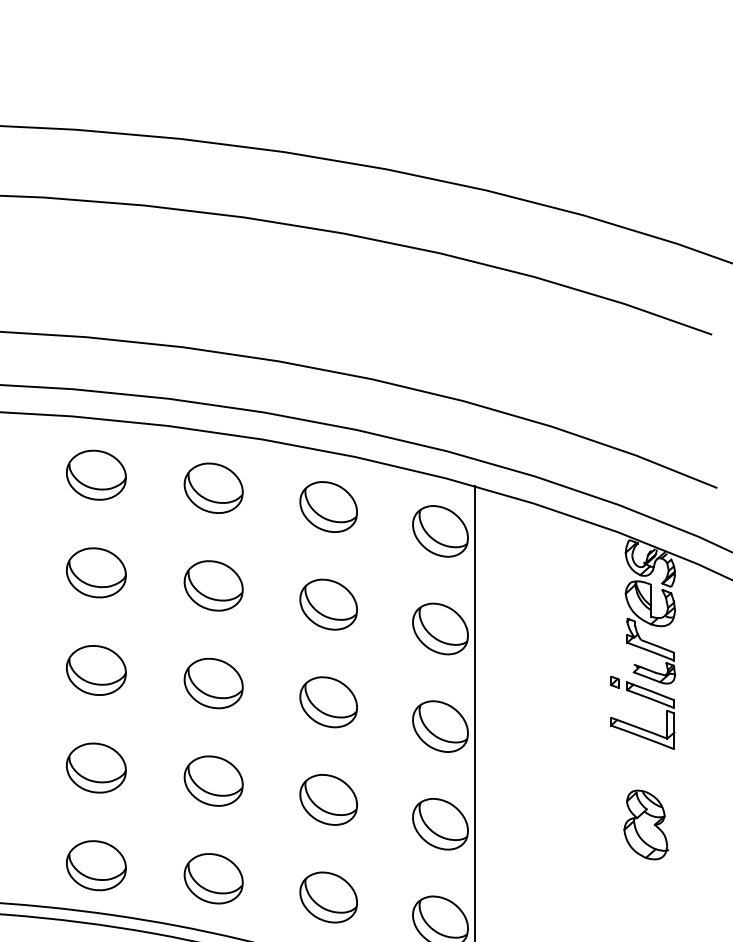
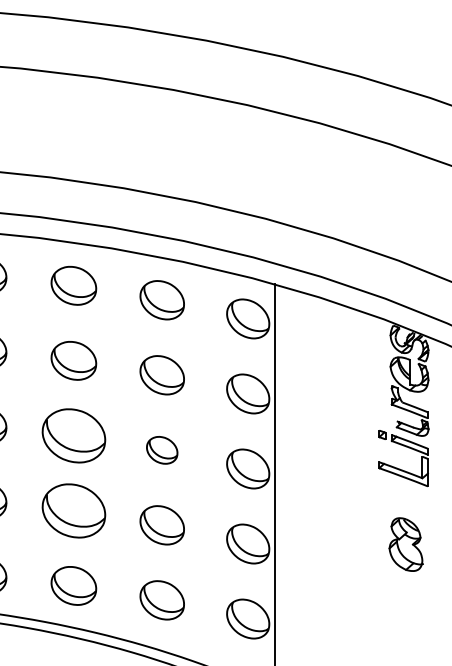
part: (213, 683) -> (73, 435), size x1.4
part: (328, 702) -> (162, 450), size x0.7
part: (213, 780) -> (73, 510), size x1.4

